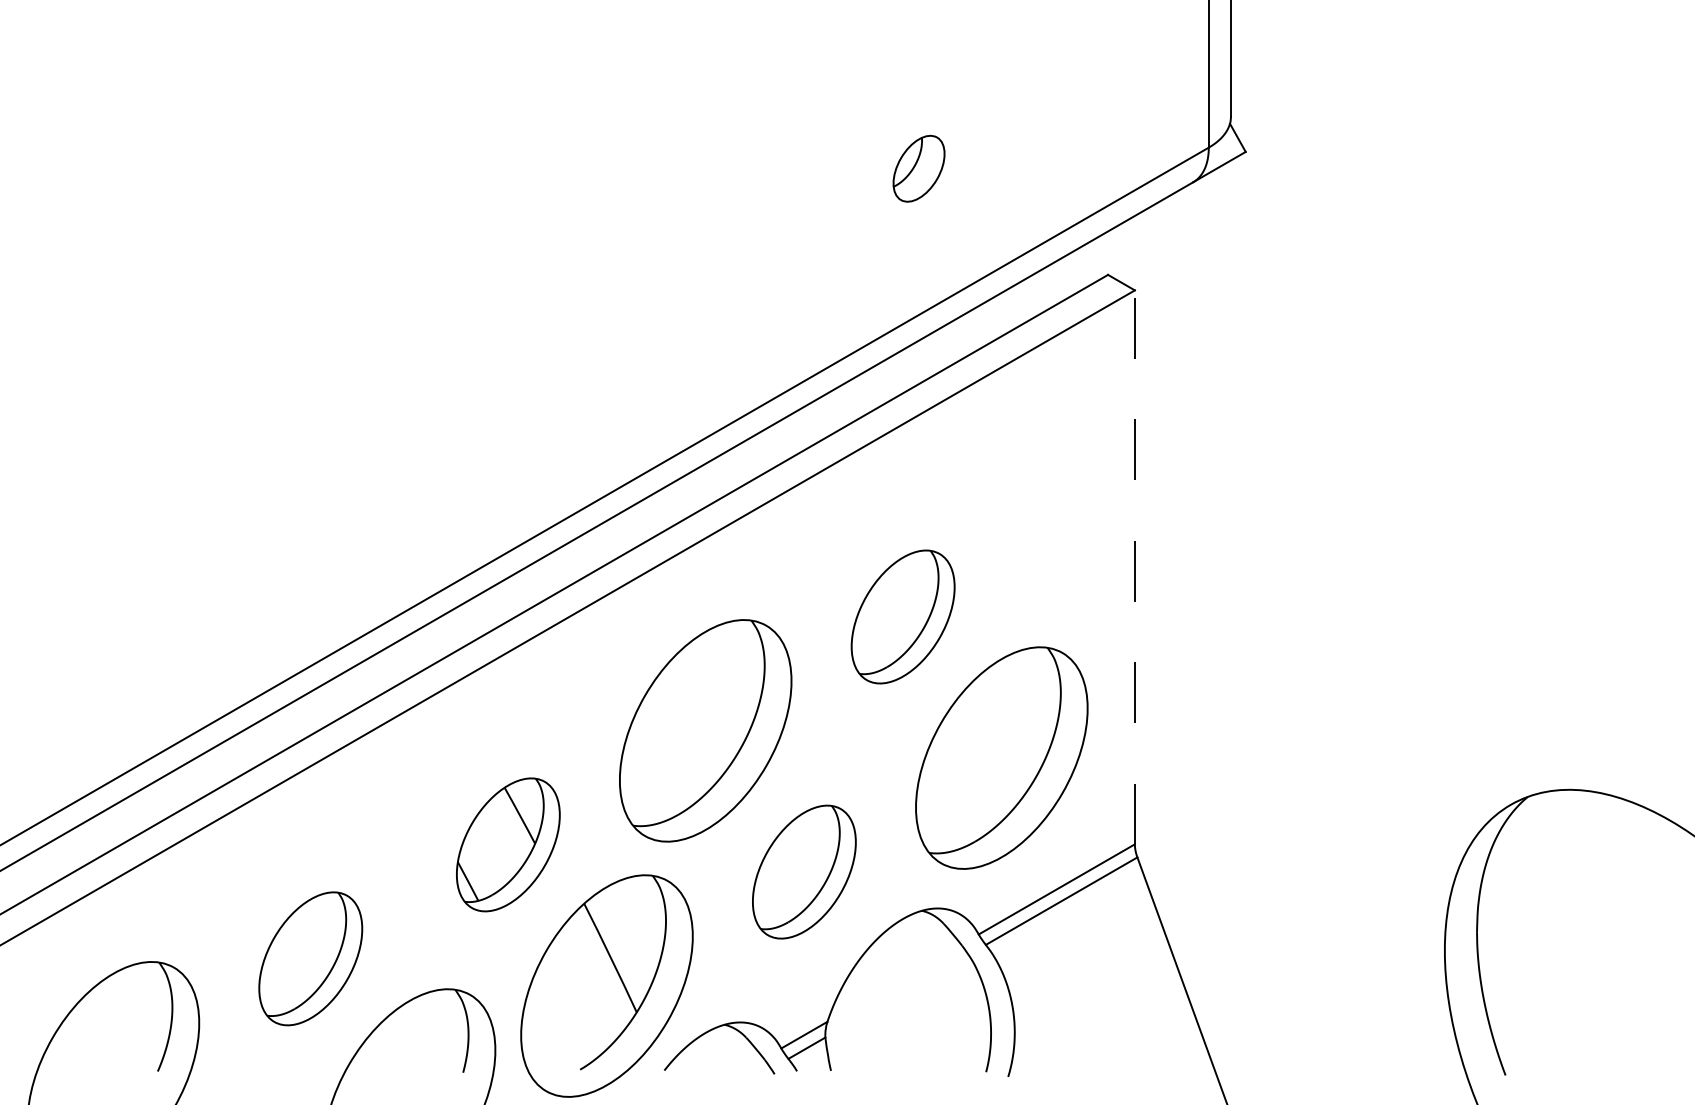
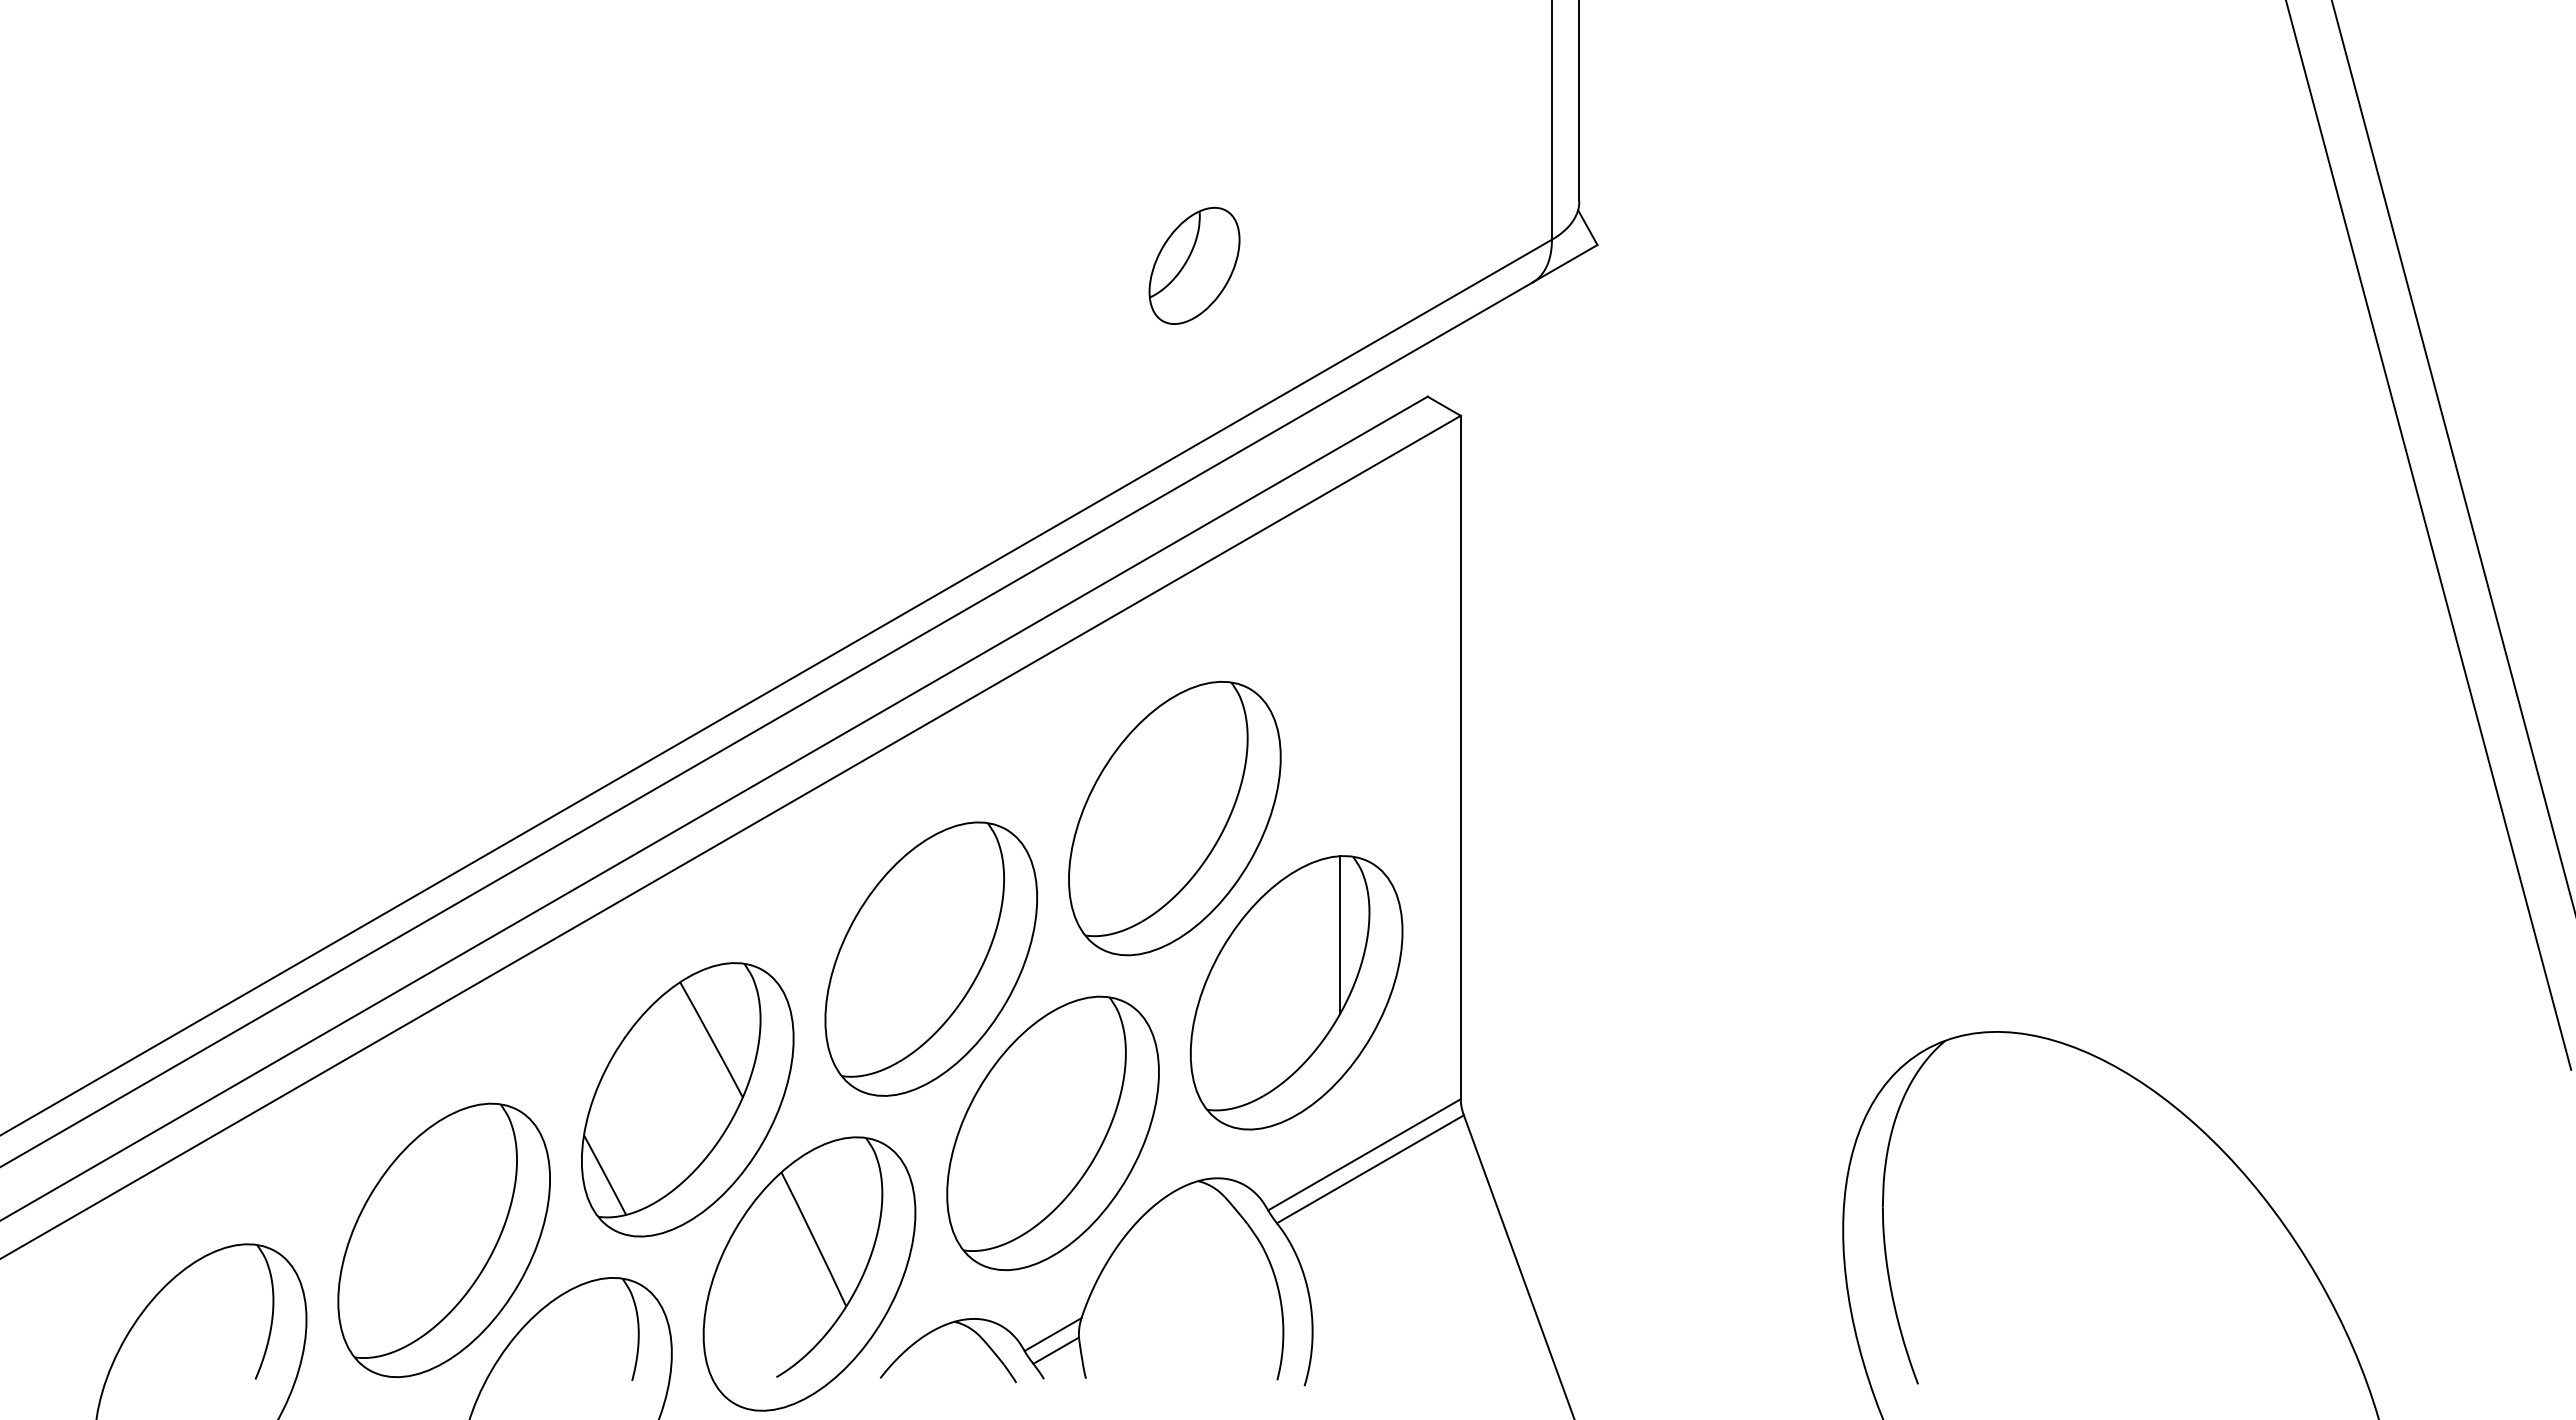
part: (919, 168) -> (1194, 265), size x1.43
line: (1134, 567) -> (1460, 757), dashed -> solid
part: (902, 616) -> (1174, 818), size x1.67
line: (1037, 710) -> (1340, 934), added
part: (508, 844) -> (687, 1099), size x1.67
part: (803, 872) -> (1052, 1133), size x1.67
part: (310, 958) -> (443, 1240), size x1.67

